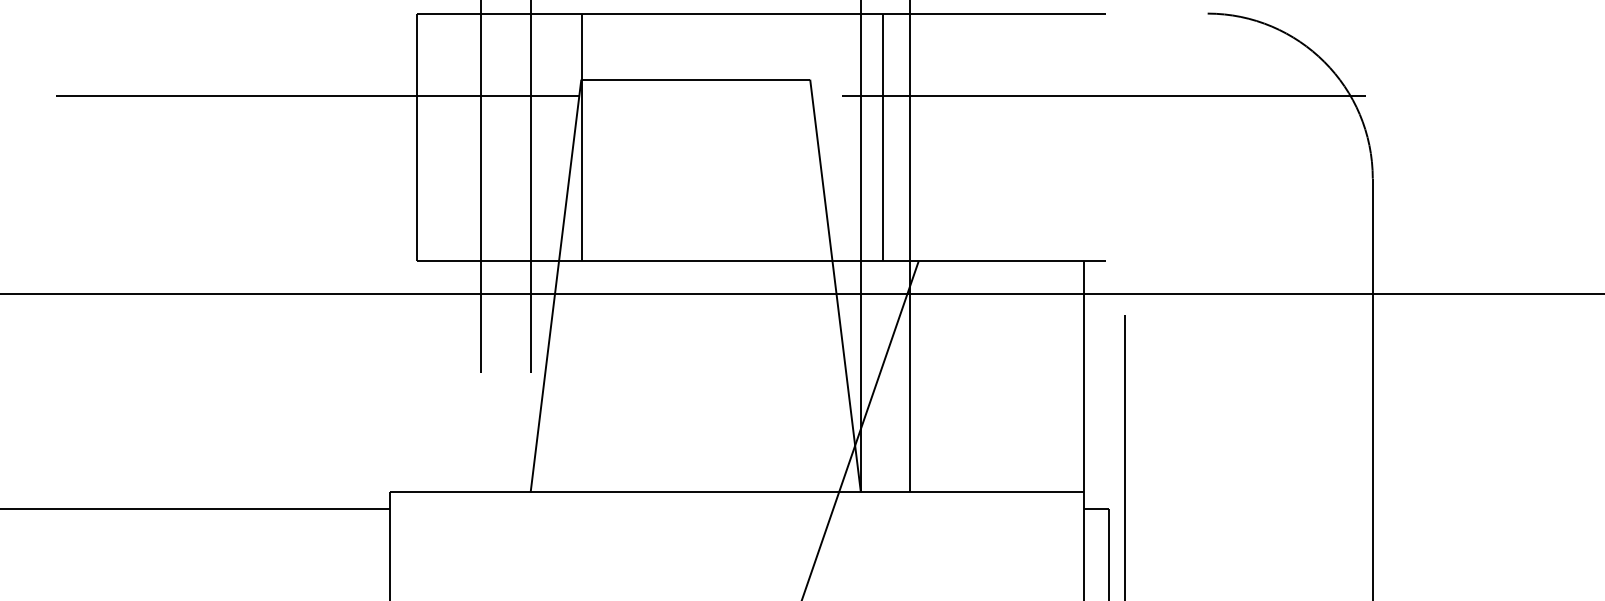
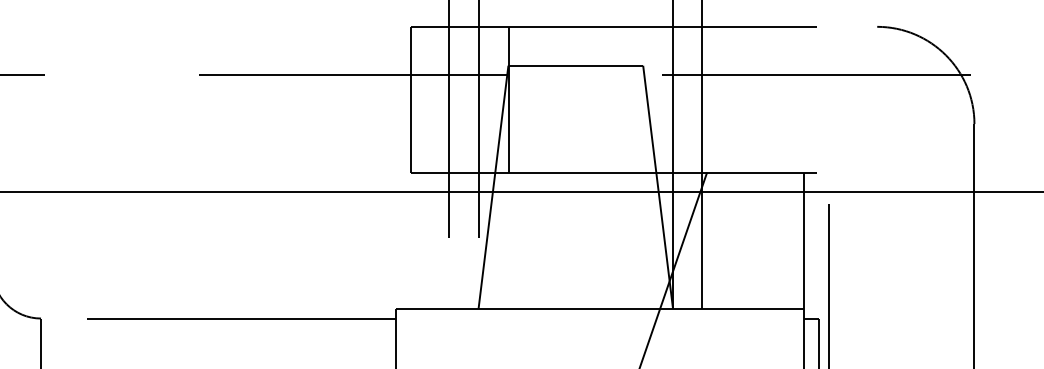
line: (883, 137) -> (686, 99), removed

